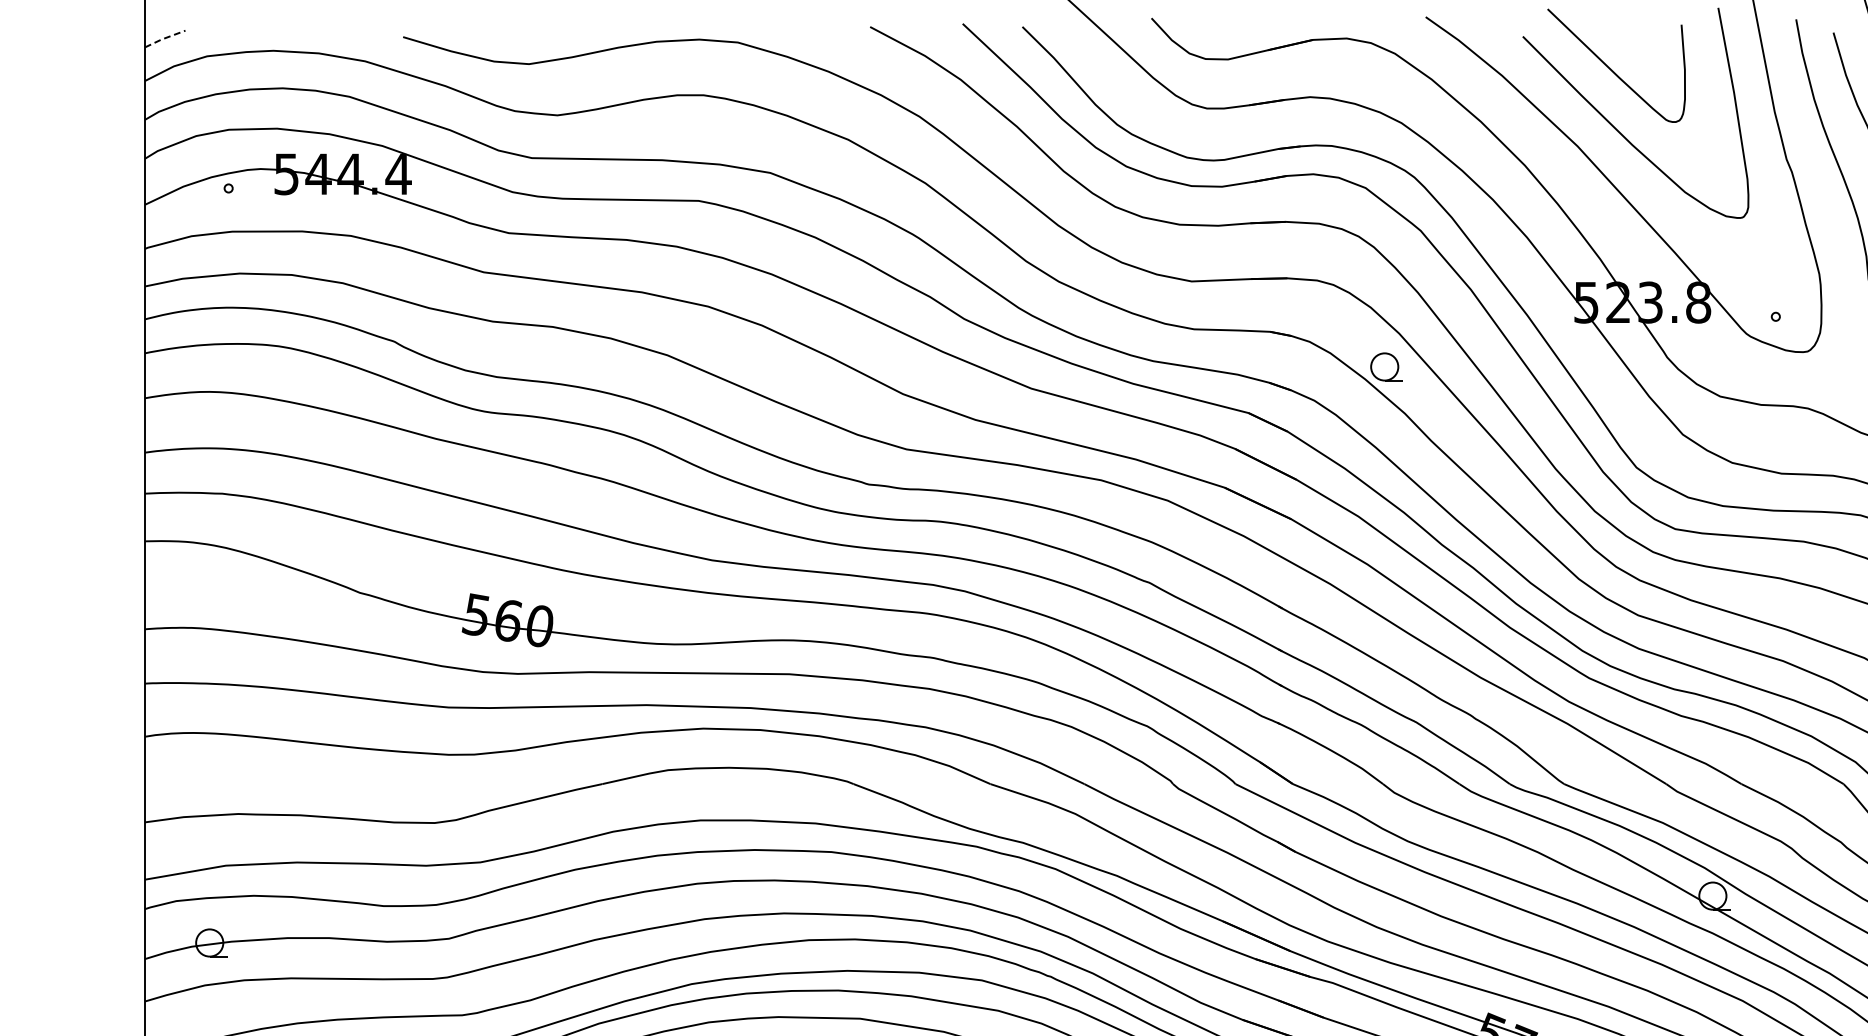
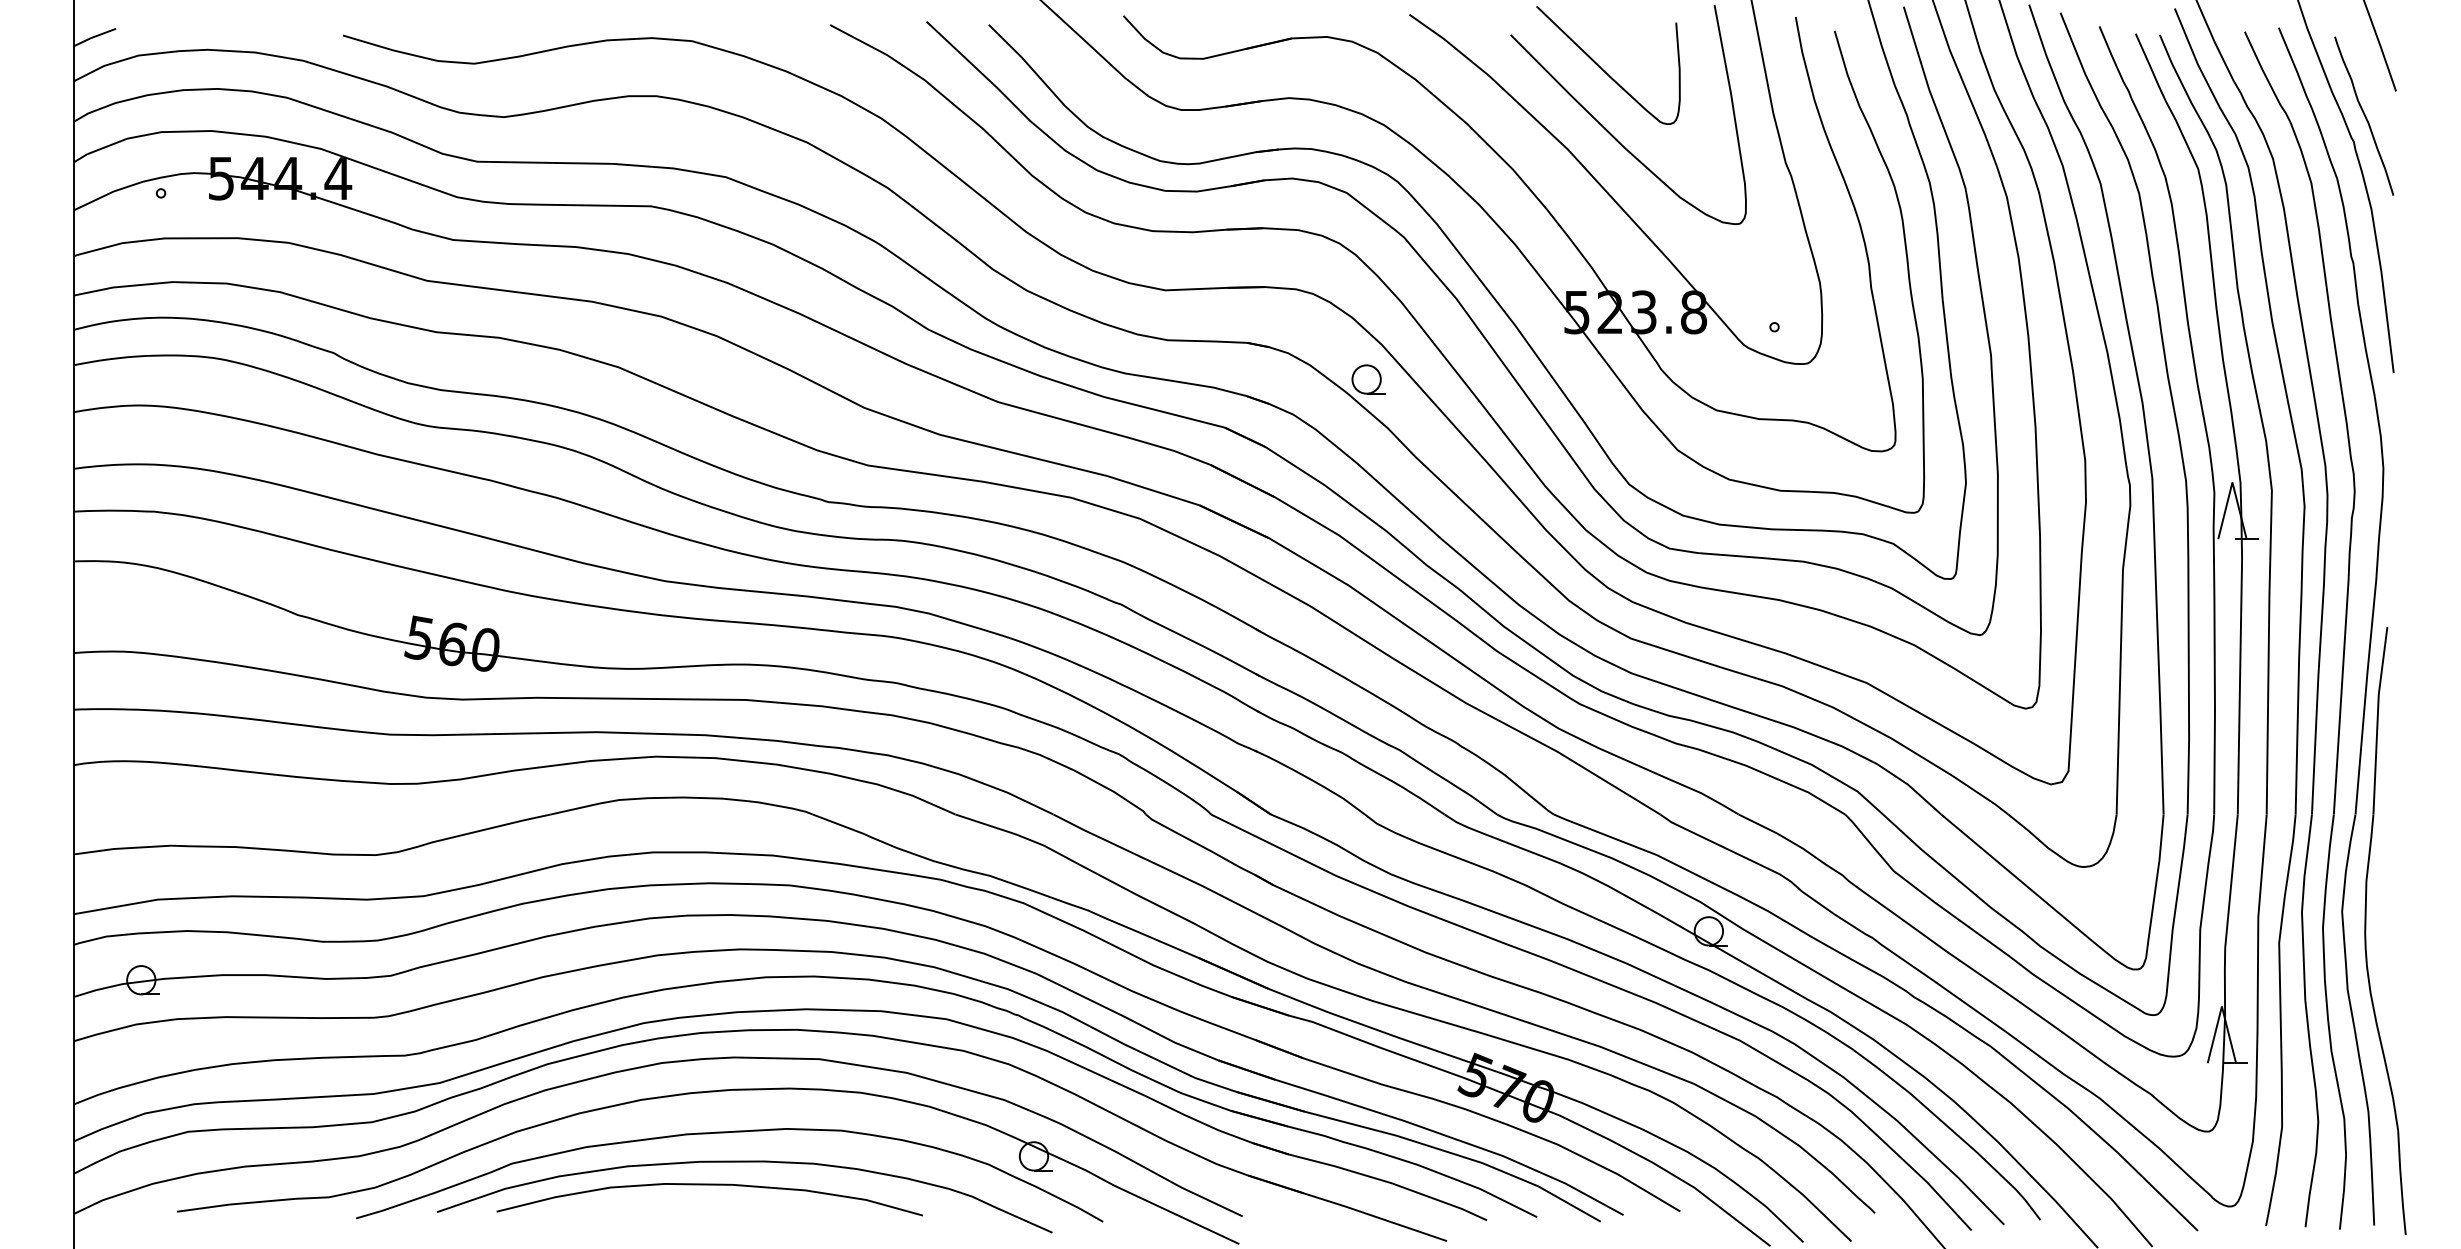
line: (163, 39) -> (93, 37), dashed -> solid

